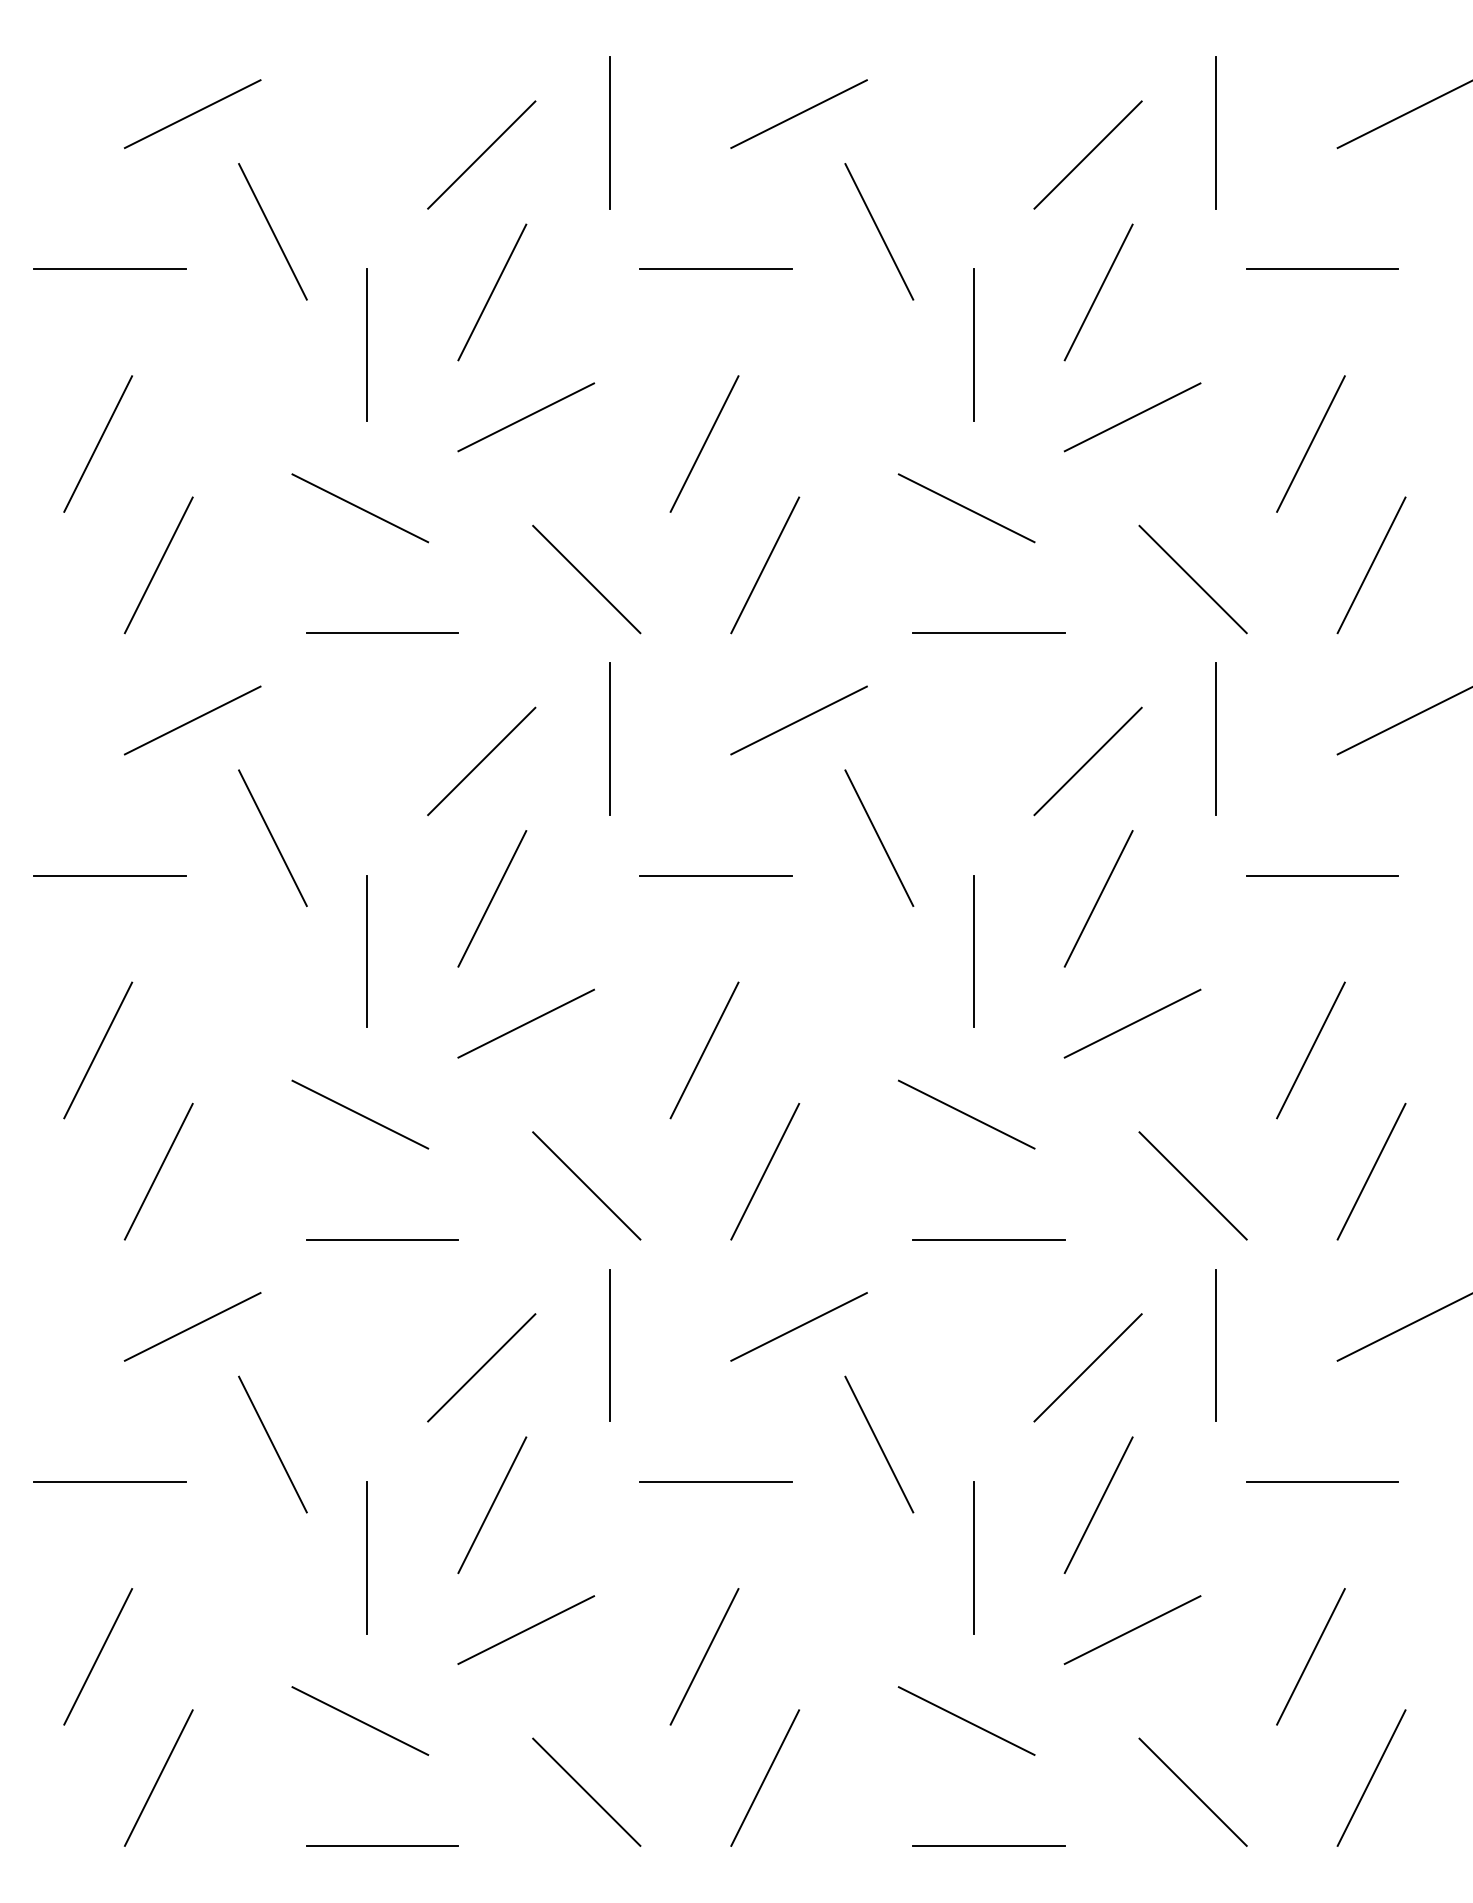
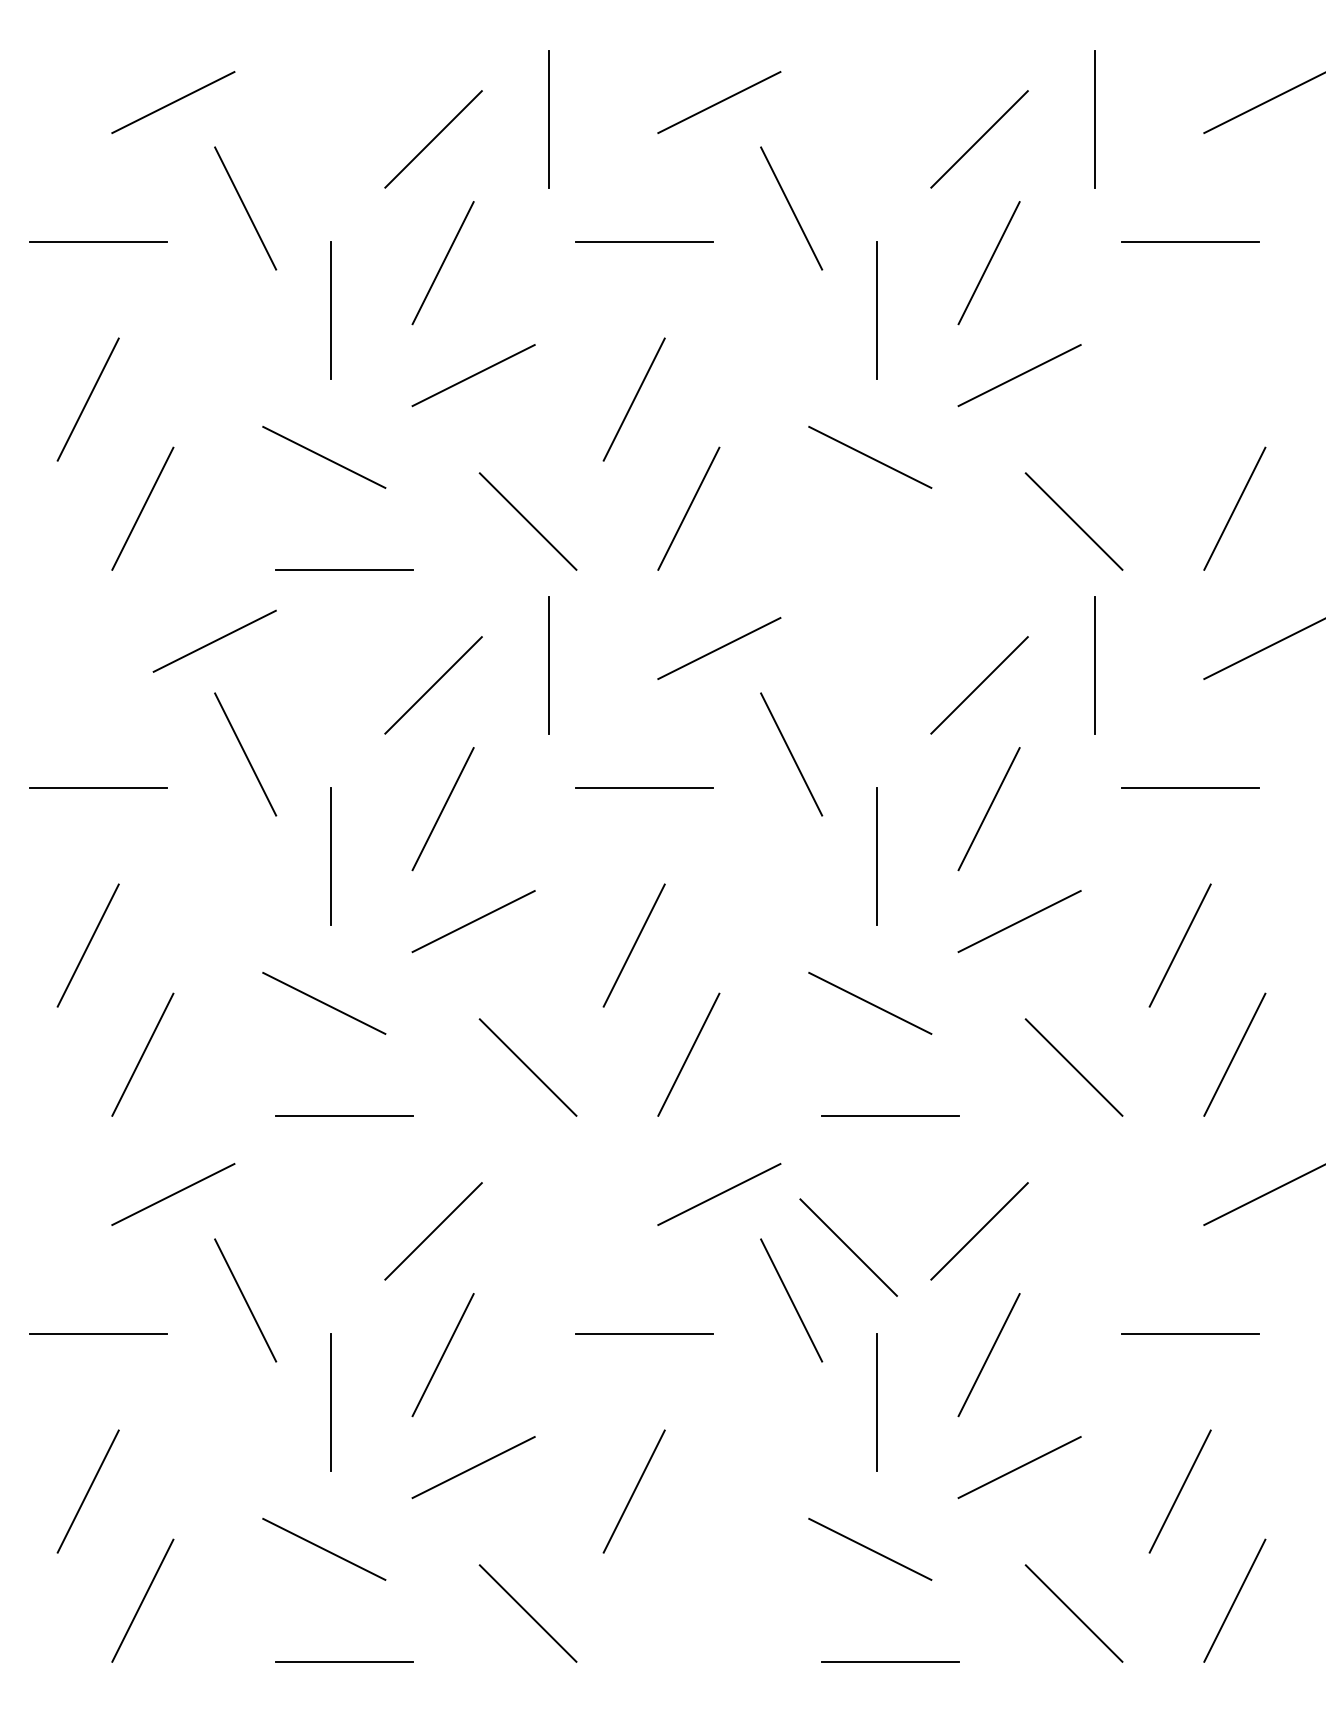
line: (1310, 443) -> (1179, 399), removed
line: (988, 633) -> (889, 570), removed
line: (192, 720) -> (214, 641), moved
line: (610, 1345) -> (549, 1211), removed
line: (1216, 1345) -> (1095, 1211), removed
line: (942, 1385) -> (848, 1247), added
line: (765, 1777) -> (689, 1600), removed

